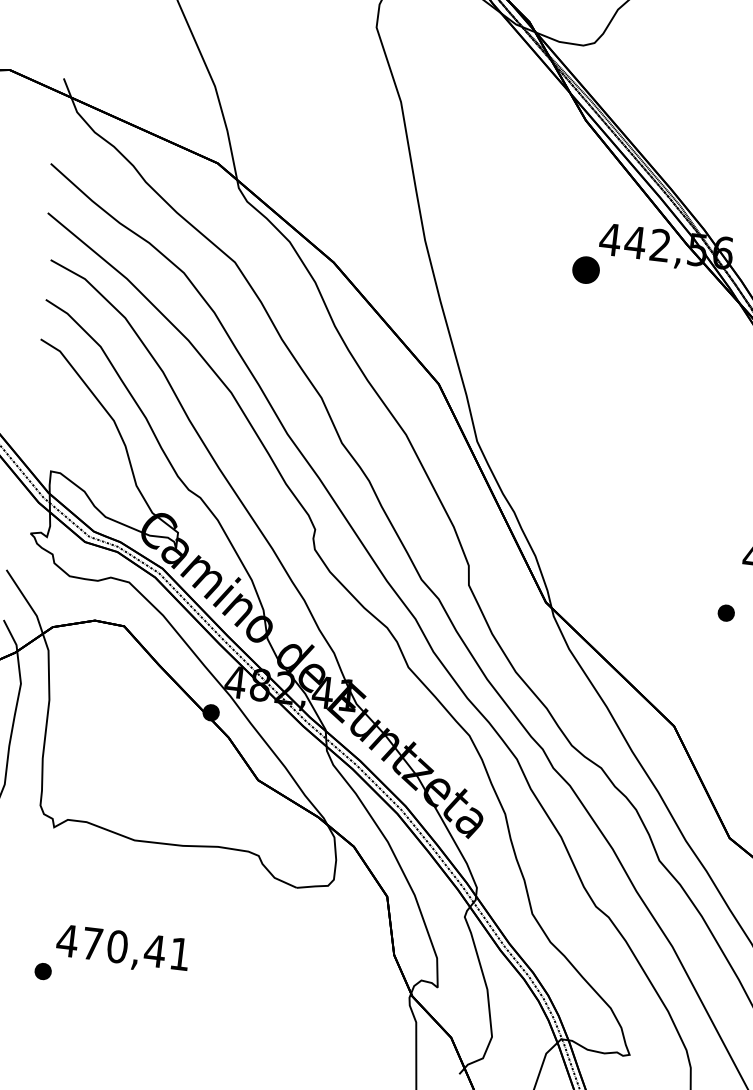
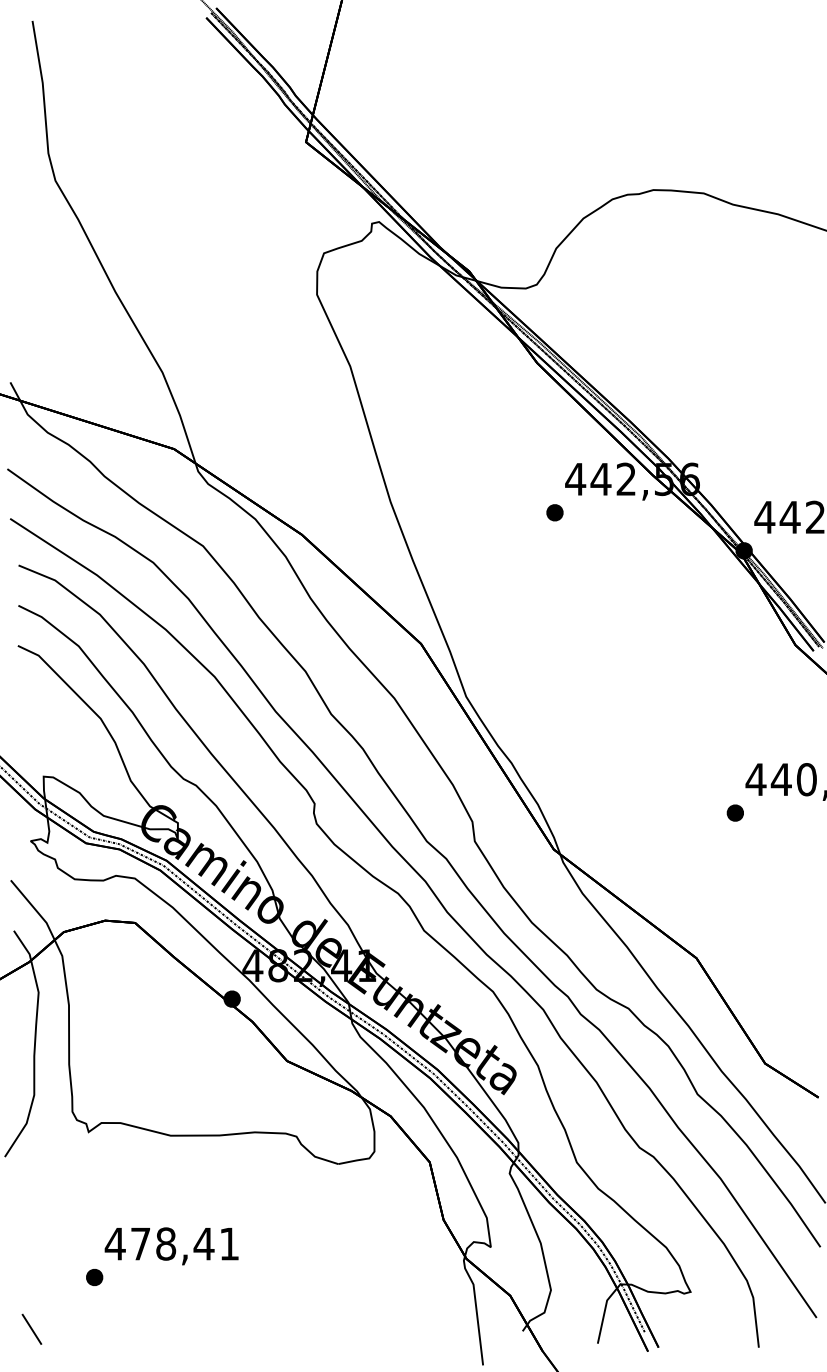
part: (585, 269) -> (554, 512), size x0.62
part: (725, 612) -> (734, 812), moved
text: (118, 946) -> (166, 1243), 470,41 -> 478,41

